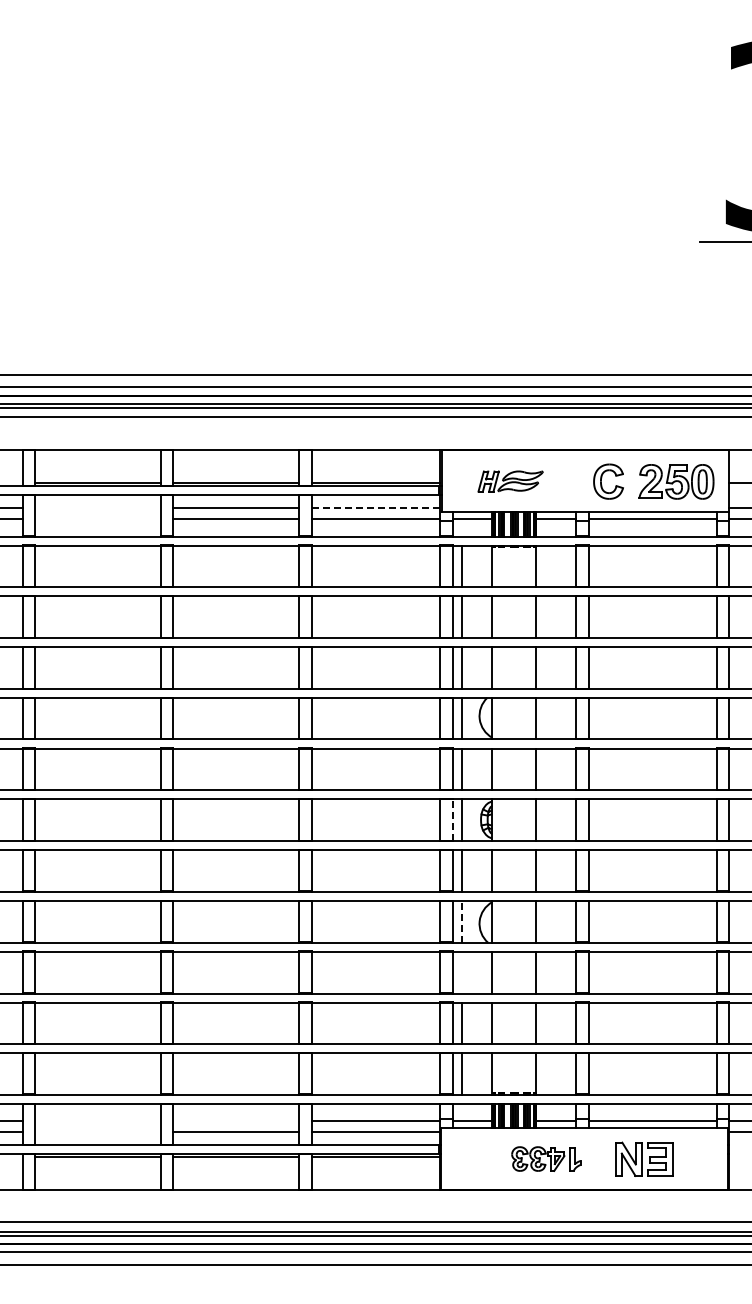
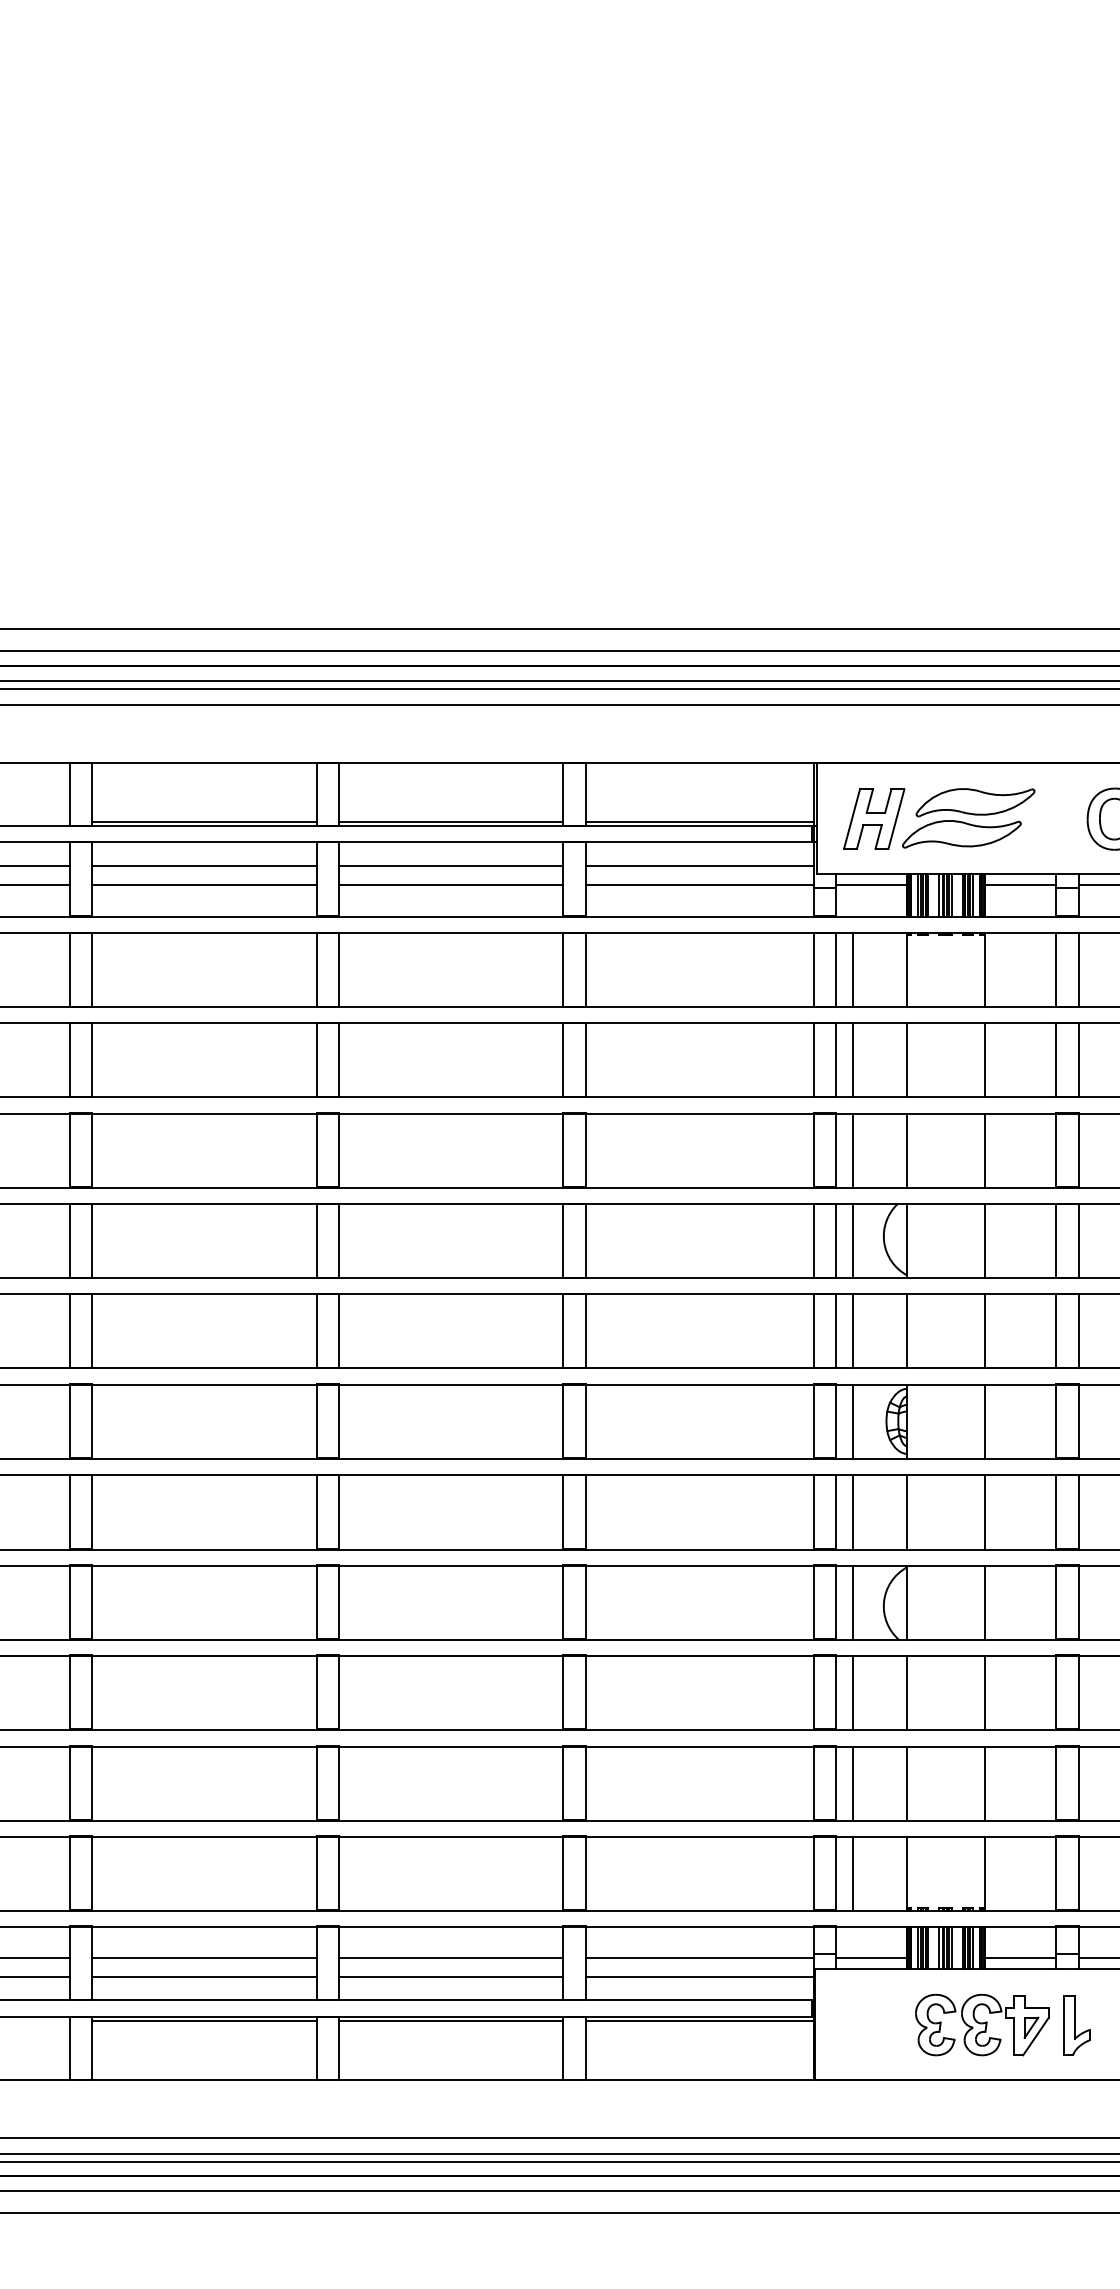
part: (510, 481) -> (938, 818), size x1.67
line: (98, 508) -> (205, 866), added
line: (375, 508) -> (698, 866), dashed -> solid
line: (98, 518) -> (205, 884), added
line: (452, 819) -> (835, 1420), dashed -> solid
line: (462, 922) -> (853, 1603), dashed -> solid
line: (462, 972) -> (853, 1692), added
line: (98, 1121) -> (205, 1958), added
line: (236, 1121) -> (451, 1958), added
line: (98, 1131) -> (205, 1975), added
part: (545, 1158) -> (1001, 2024), size x1.43

